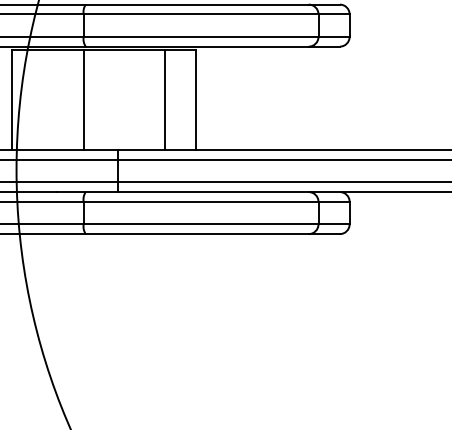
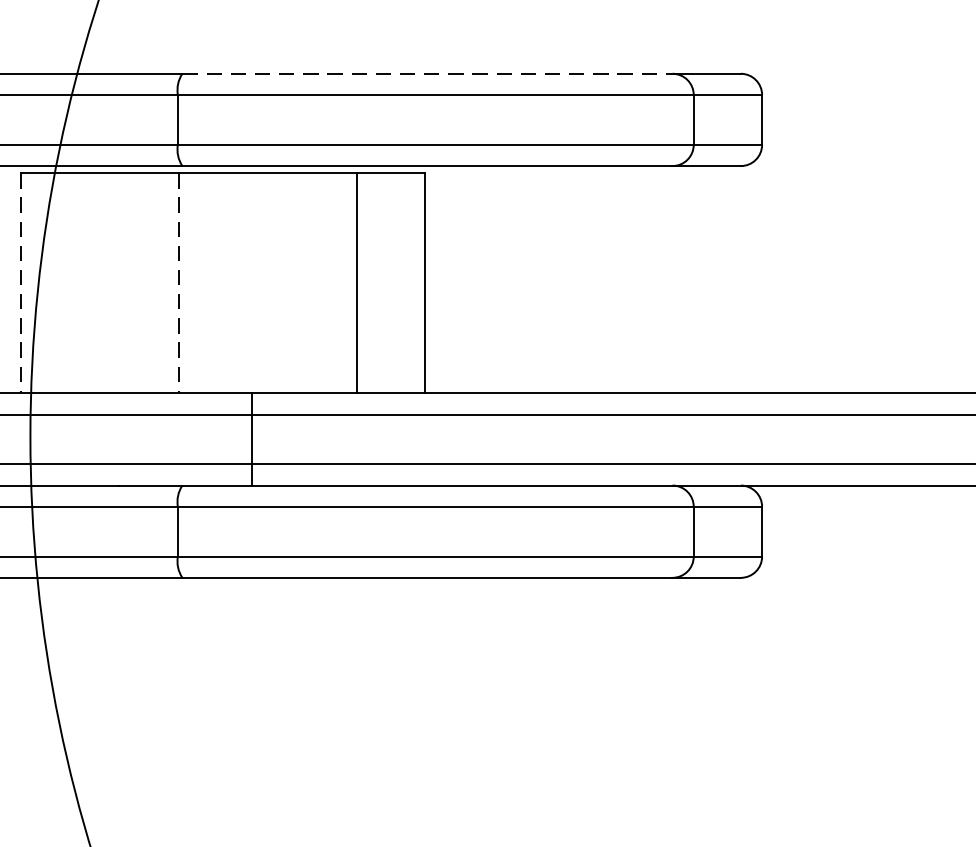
line: (197, 4) -> (427, 73), solid -> dashed
line: (12, 100) -> (21, 284), solid -> dashed
line: (84, 100) -> (179, 284), solid -> dashed

